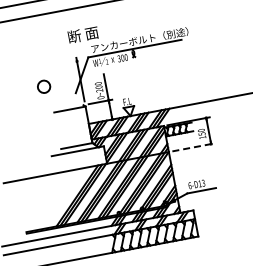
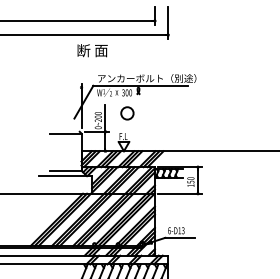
text: (83, 34) -> (92, 50), moved
circle: (44, 86) -> (127, 113), moved
line: (193, 147) -> (180, 193), dashed -> solid

